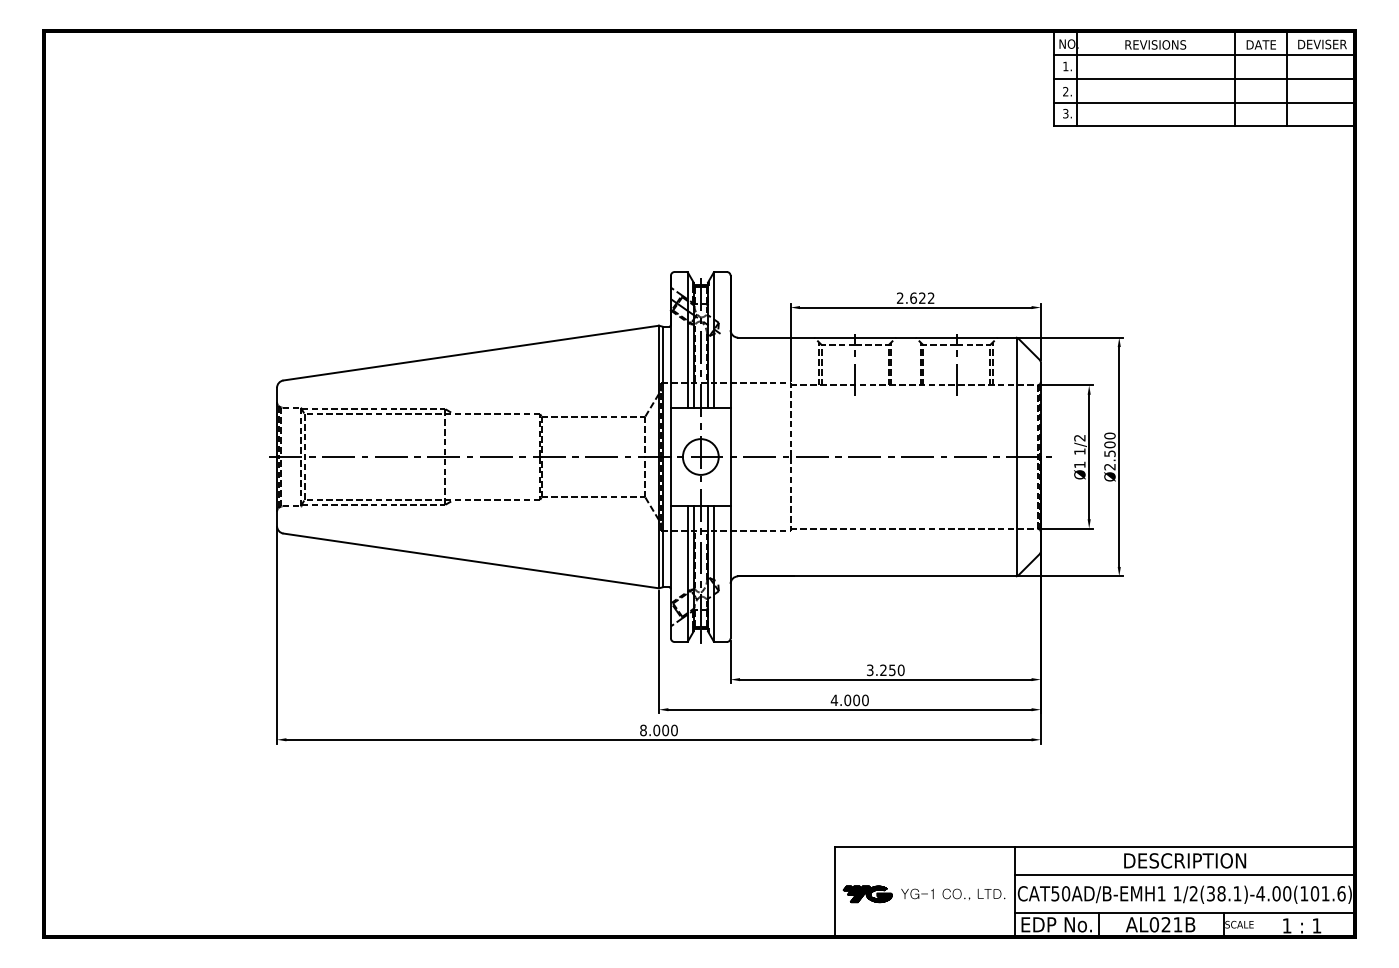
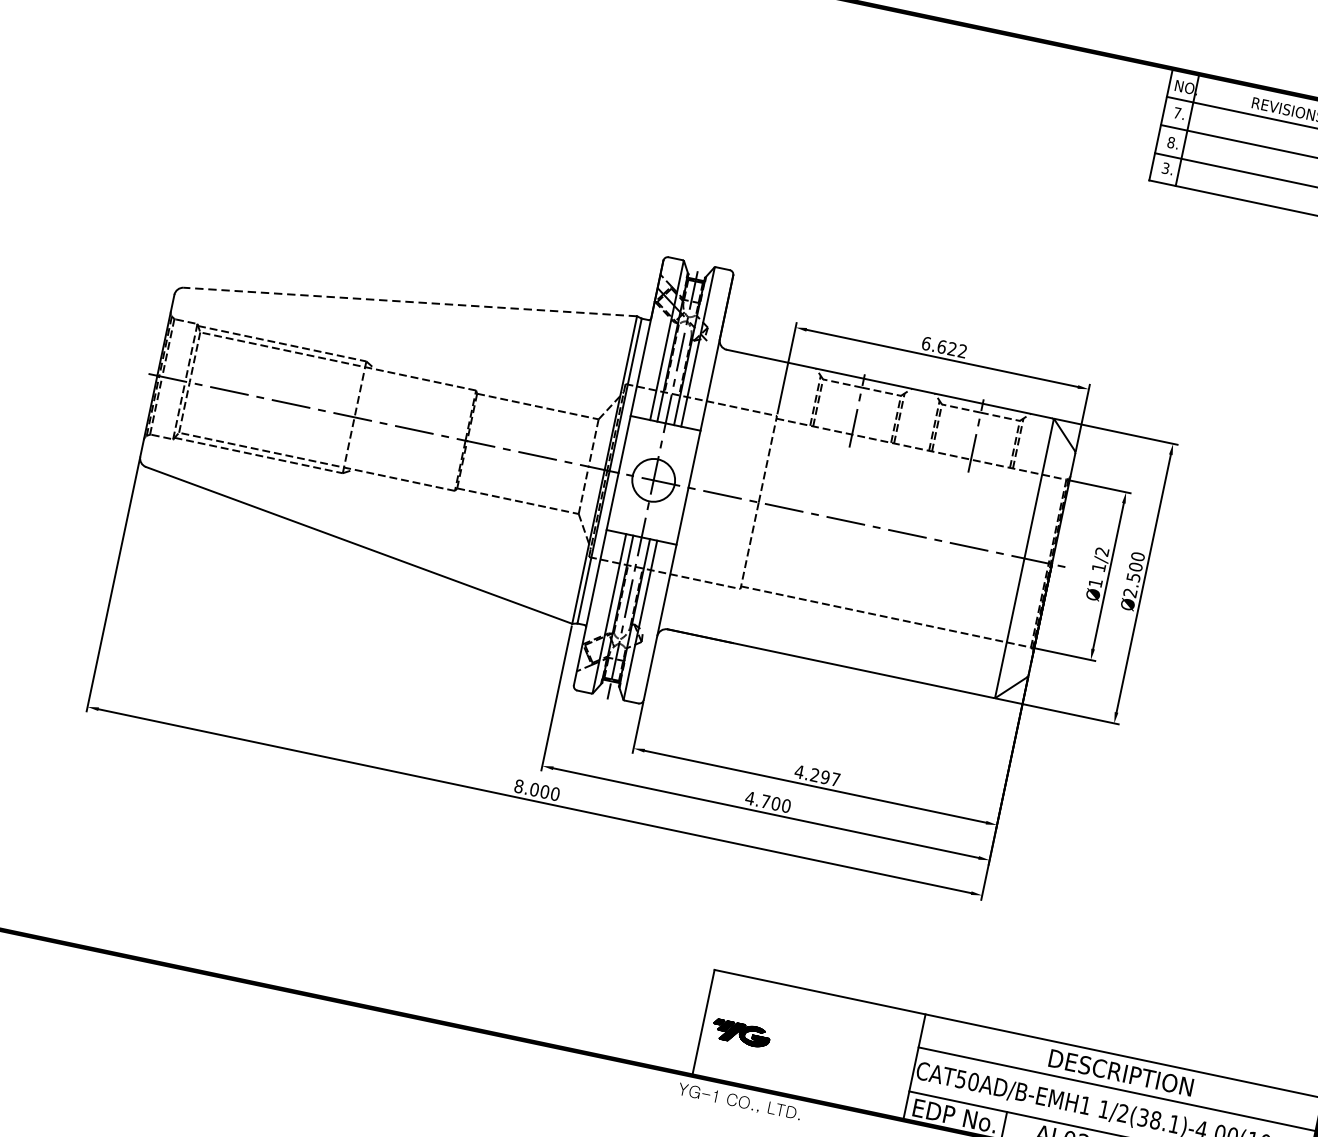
text: (1065, 66) -> (1177, 113), 1. -> 7.
text: (1065, 91) -> (1170, 142), 2. -> 8.
text: (899, 297) -> (925, 342), 2.622 -> 6.622
line: (471, 353) -> (410, 302), solid -> dashed
text: (885, 670) -> (817, 775), 3.250 -> 4.297
text: (847, 700) -> (765, 801), 4.000 -> 4.700
text: (953, 893) -> (740, 1100), moved

